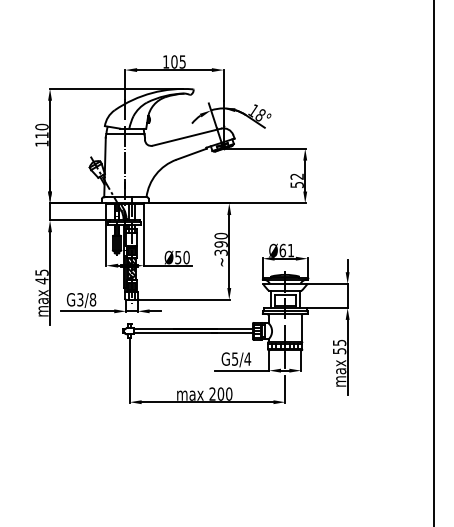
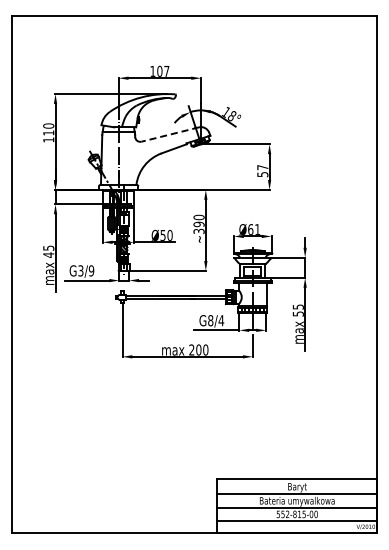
text: (182, 62) -> (166, 71), 105 -> 107
line: (187, 137) -> (170, 134), solid -> dashed
text: (296, 176) -> (262, 167), 52 -> 57
text: (92, 299) -> (91, 270), G3/8 -> G3/9
text: (234, 358) -> (210, 320), G5/4 -> G8/4

